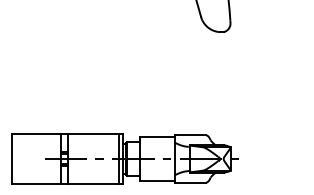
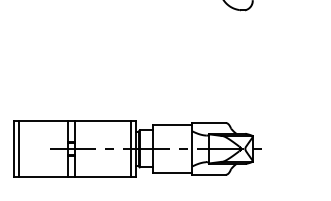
line: (16, 158) -> (18, 148), added

